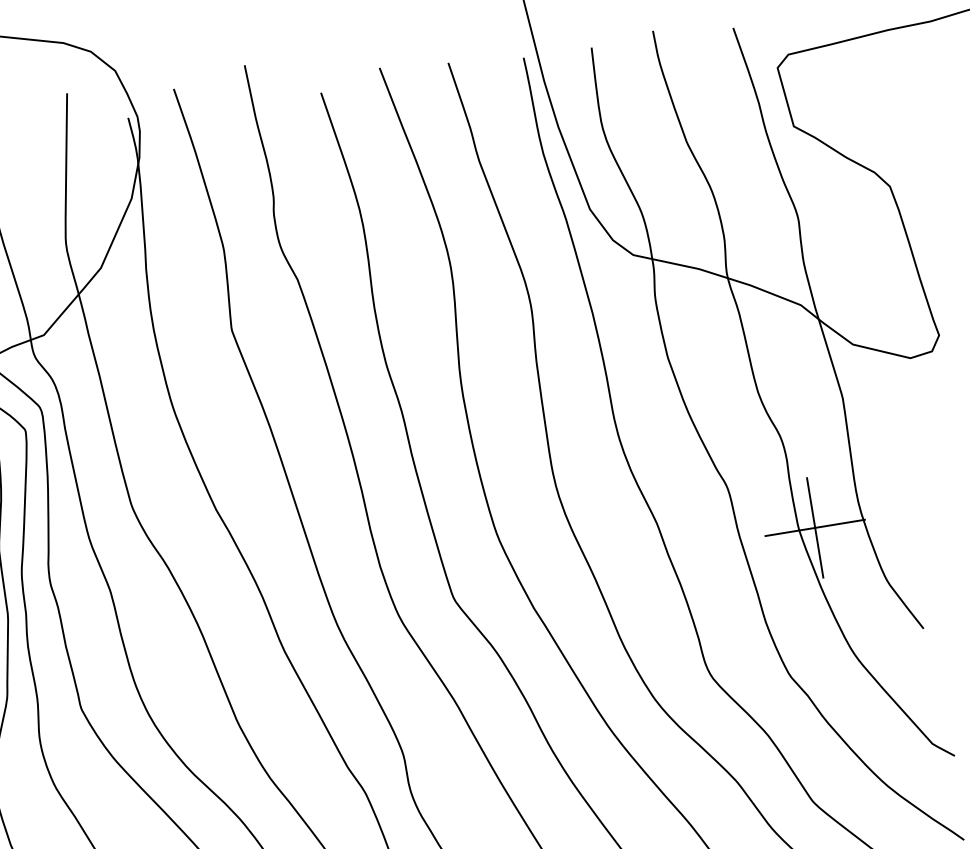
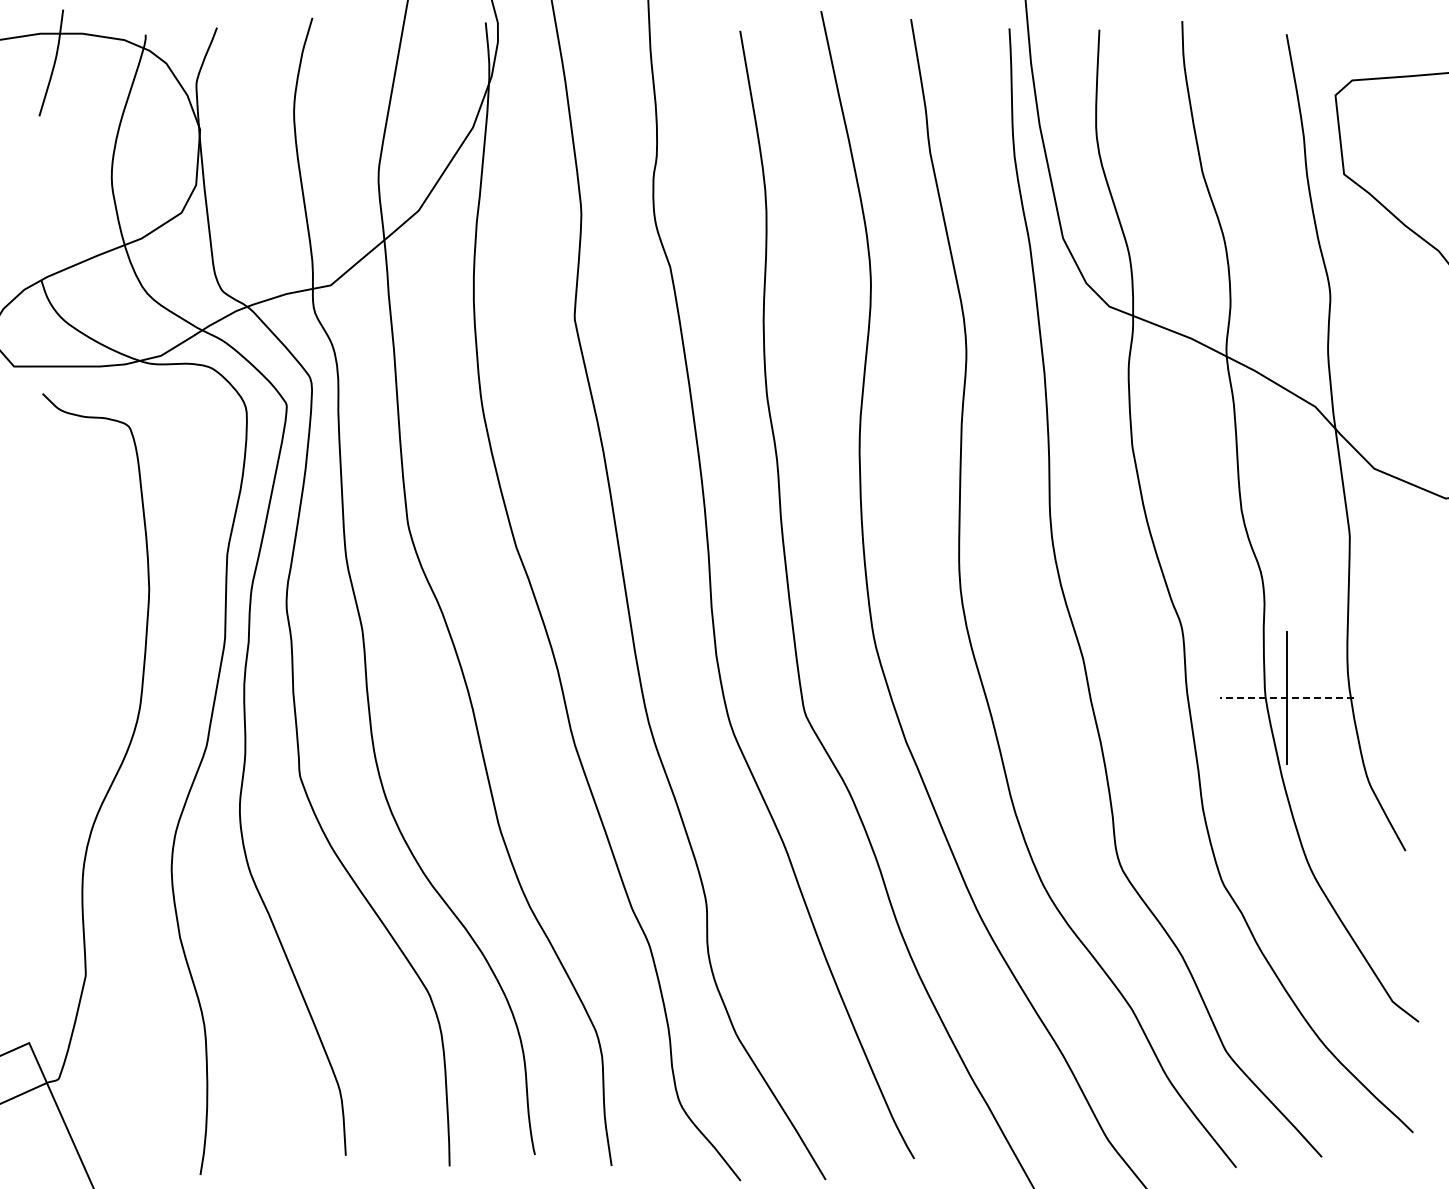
line: (814, 527) -> (1286, 697), solid -> dashed

